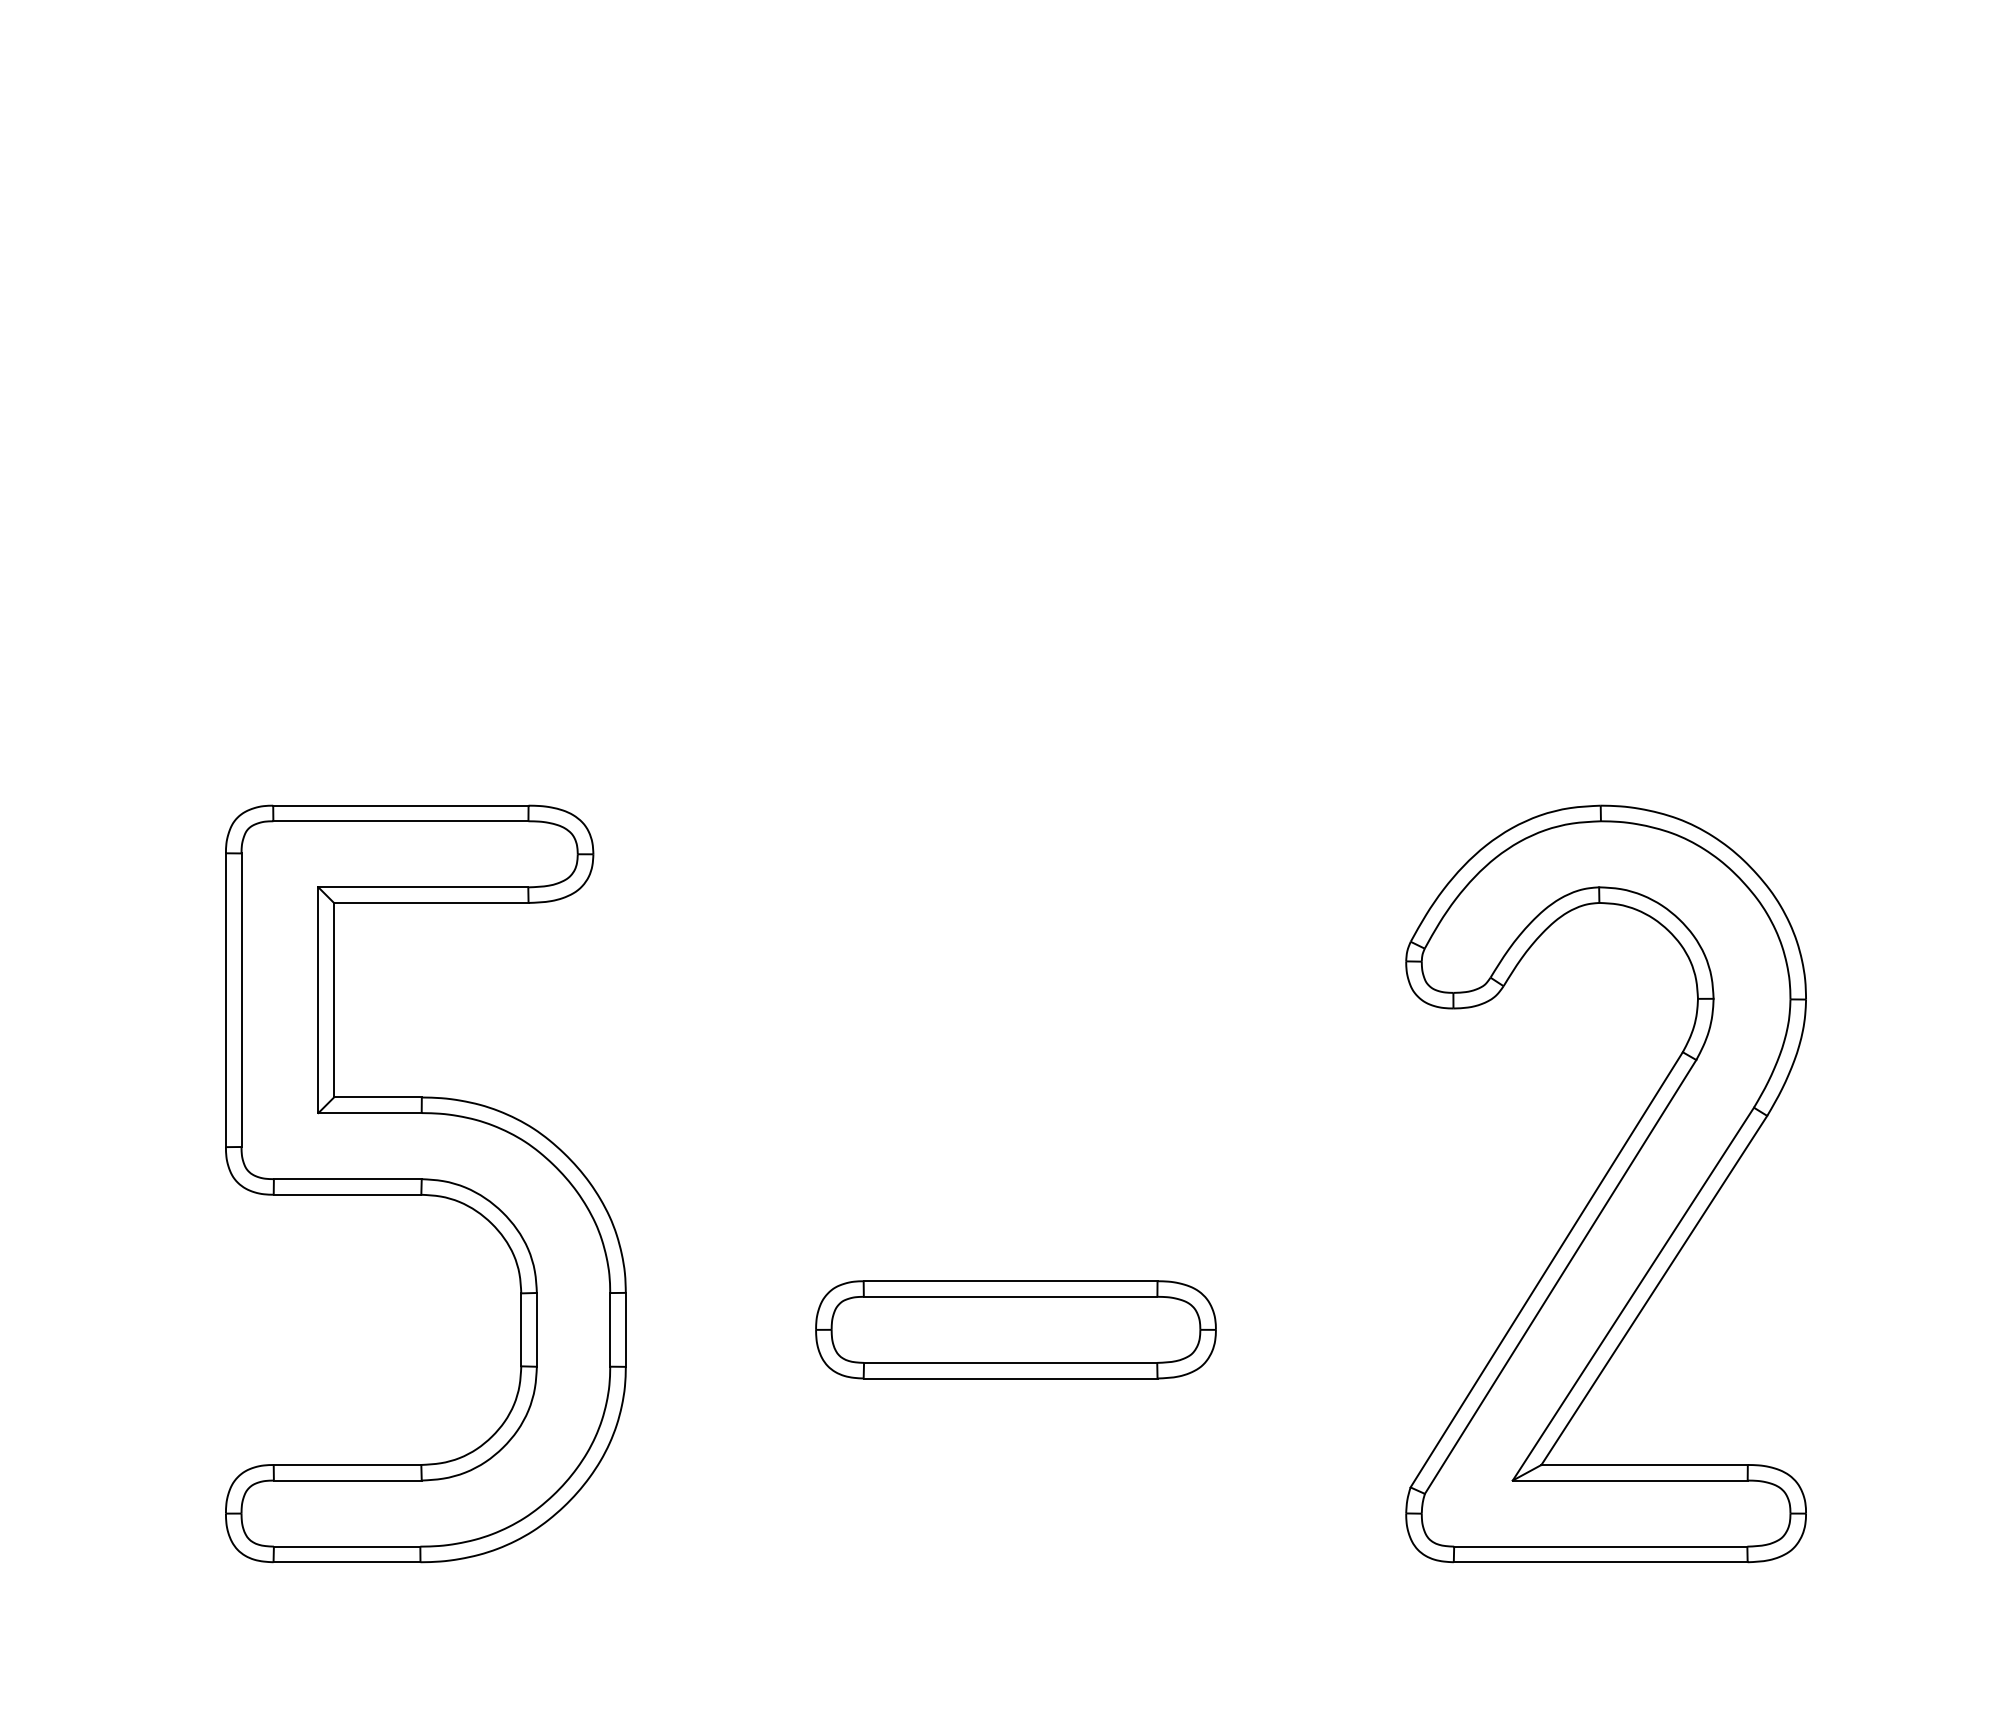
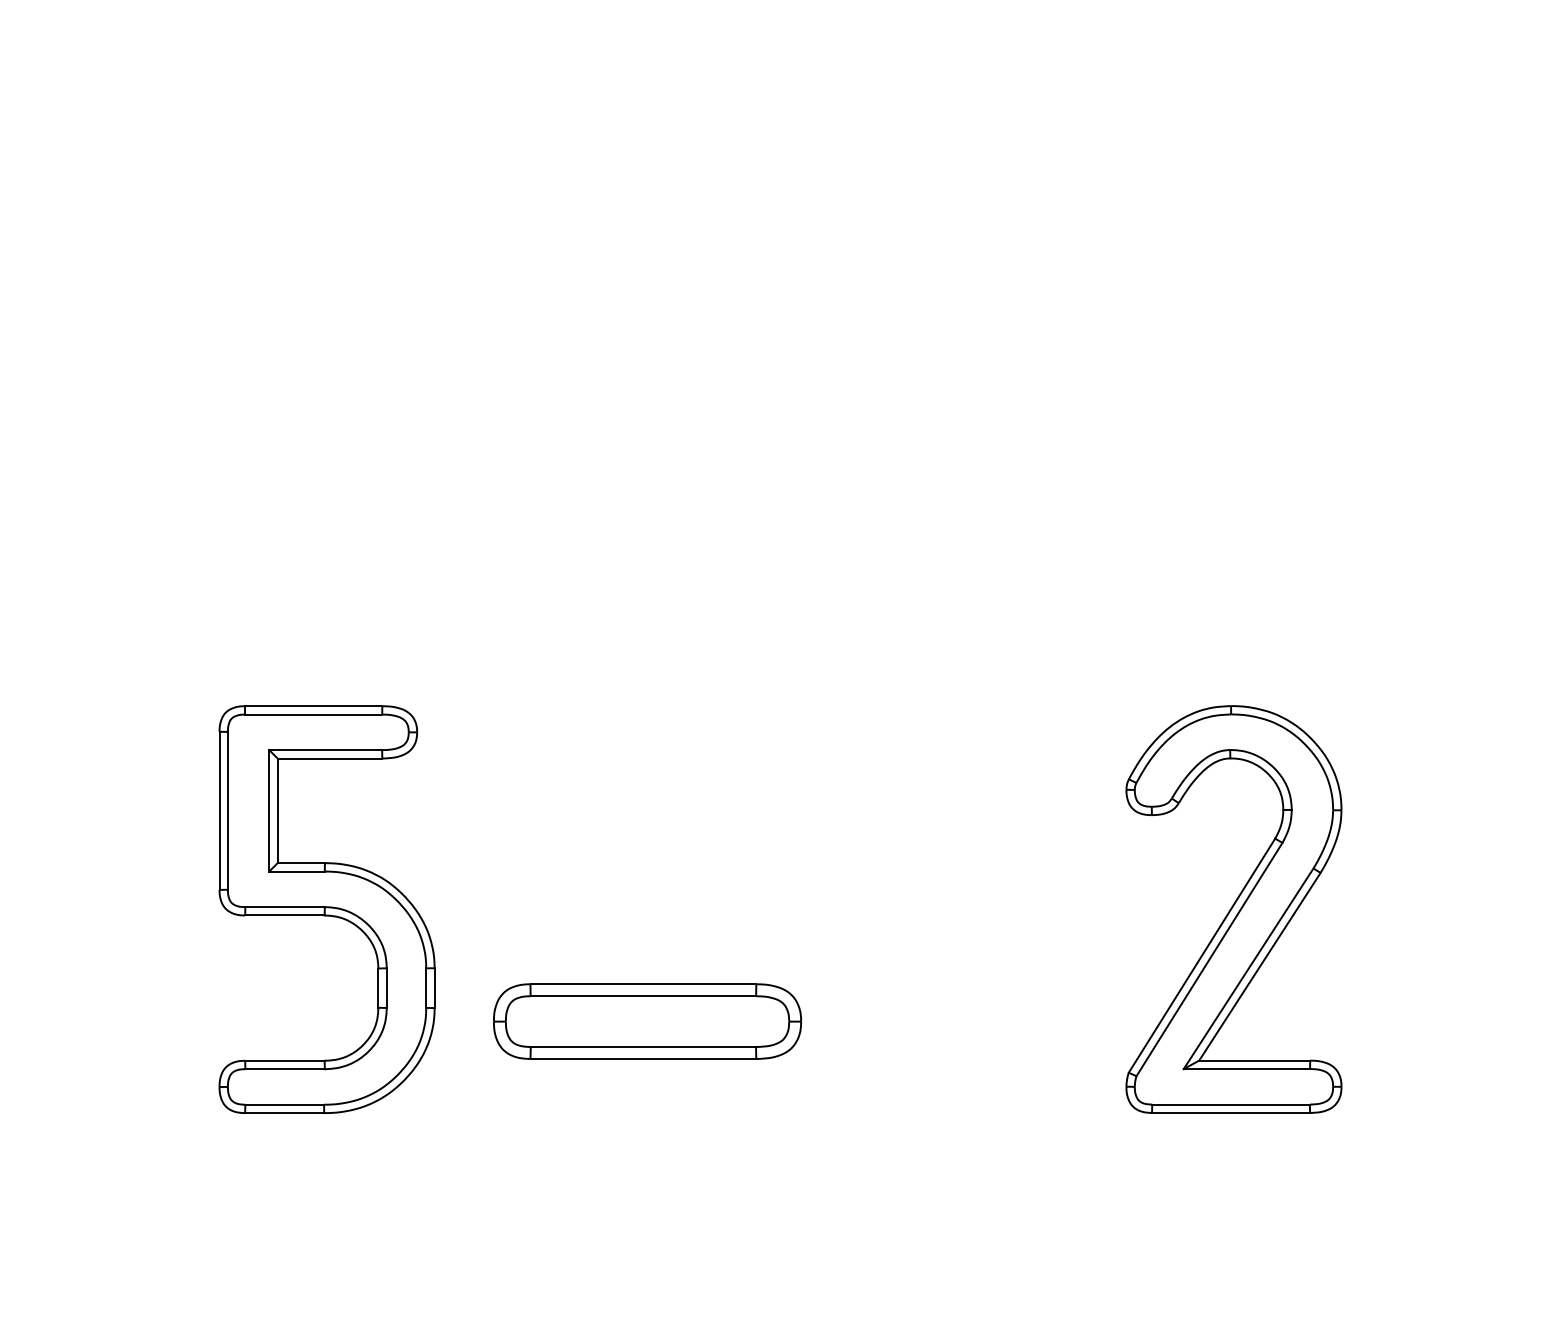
part: (425, 1183) -> (326, 909), size x0.7
part: (1605, 1183) -> (1233, 909), size x0.7
part: (1015, 1329) -> (647, 1021), moved

